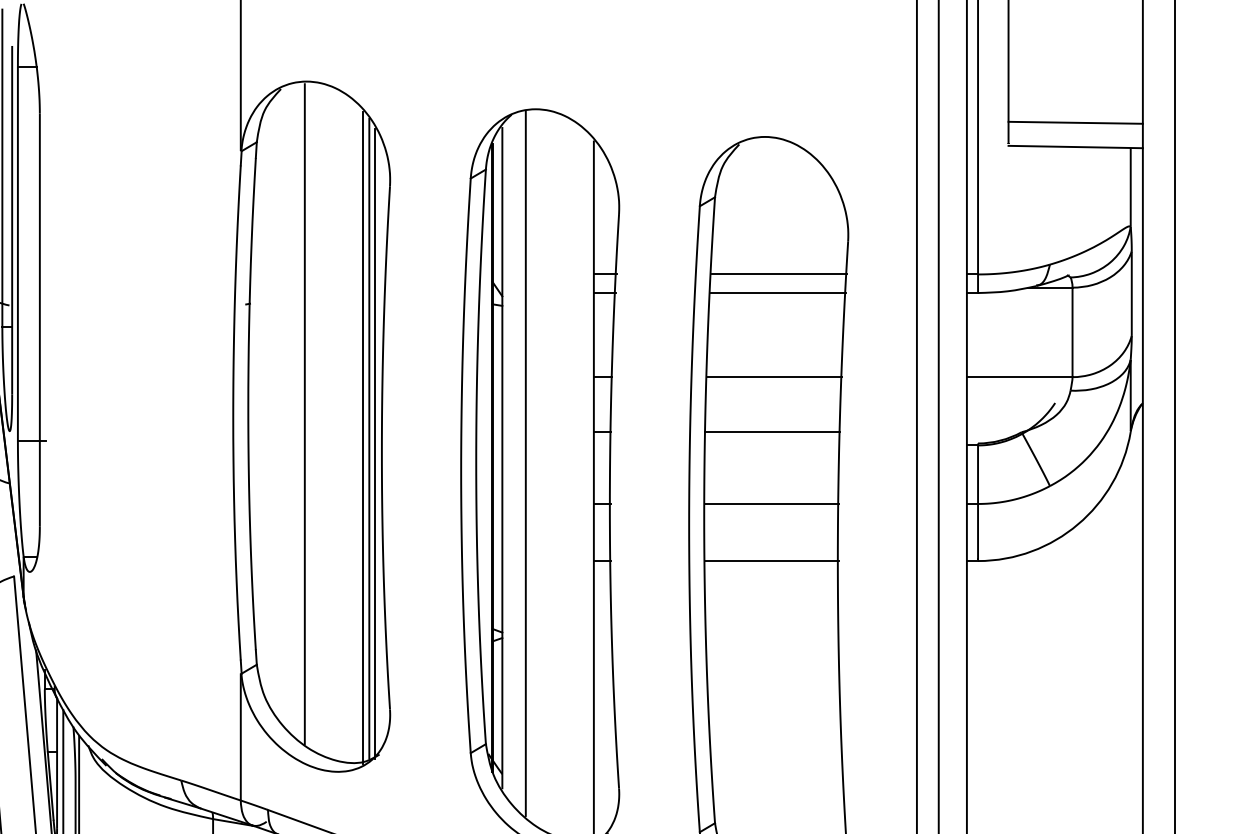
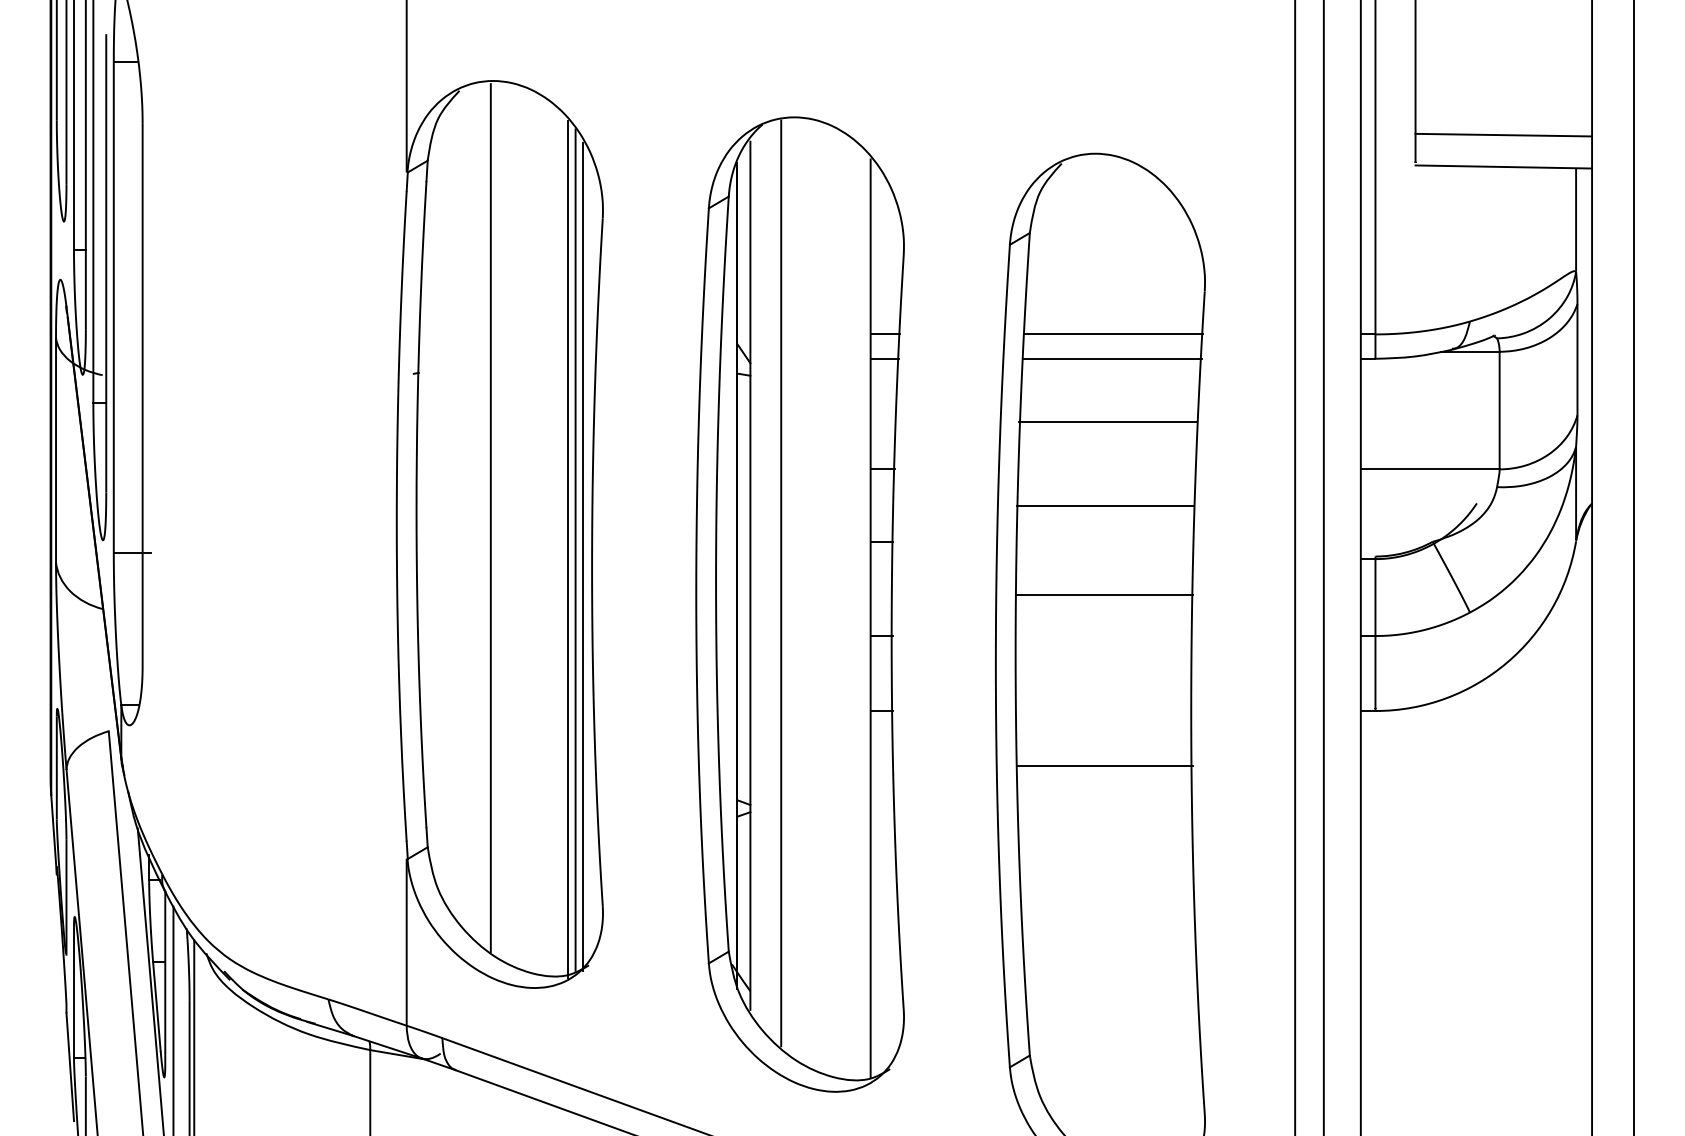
line: (774, 377) -> (1108, 422), moved
line: (772, 432) -> (1105, 505), moved
line: (771, 504) -> (1104, 595), moved
line: (771, 561) -> (1104, 766), moved

